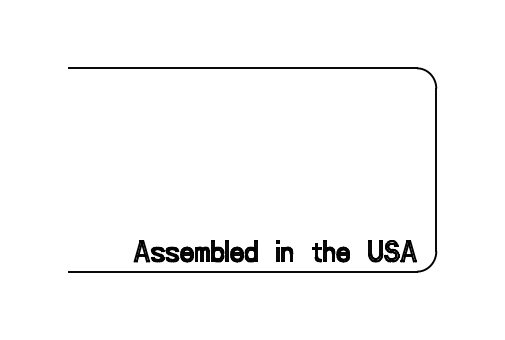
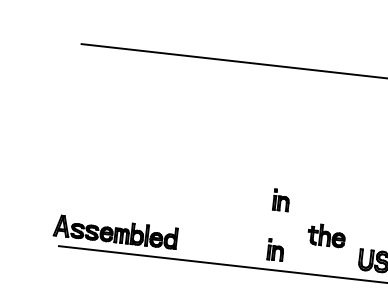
part: (284, 200) -> (281, 199), added
part: (195, 251) -> (115, 232), moved
part: (330, 251) -> (326, 235), moved

